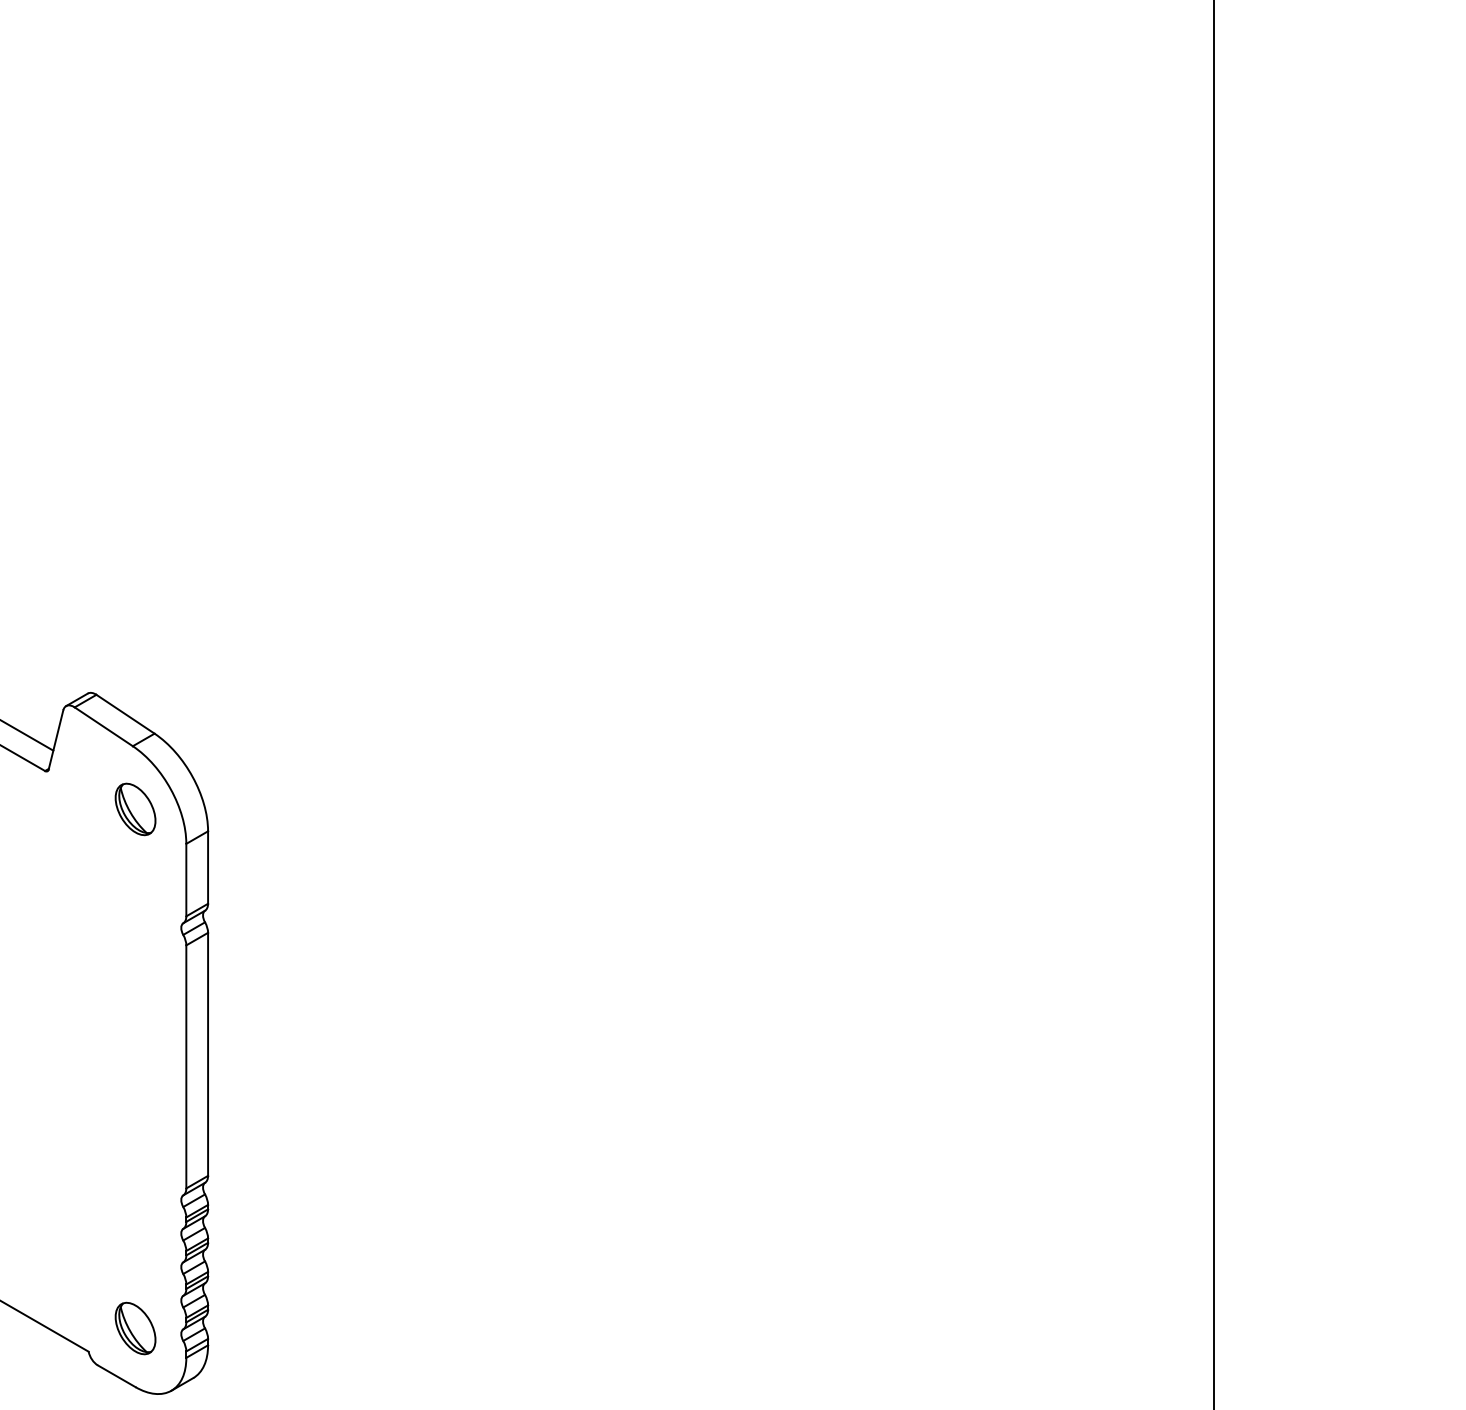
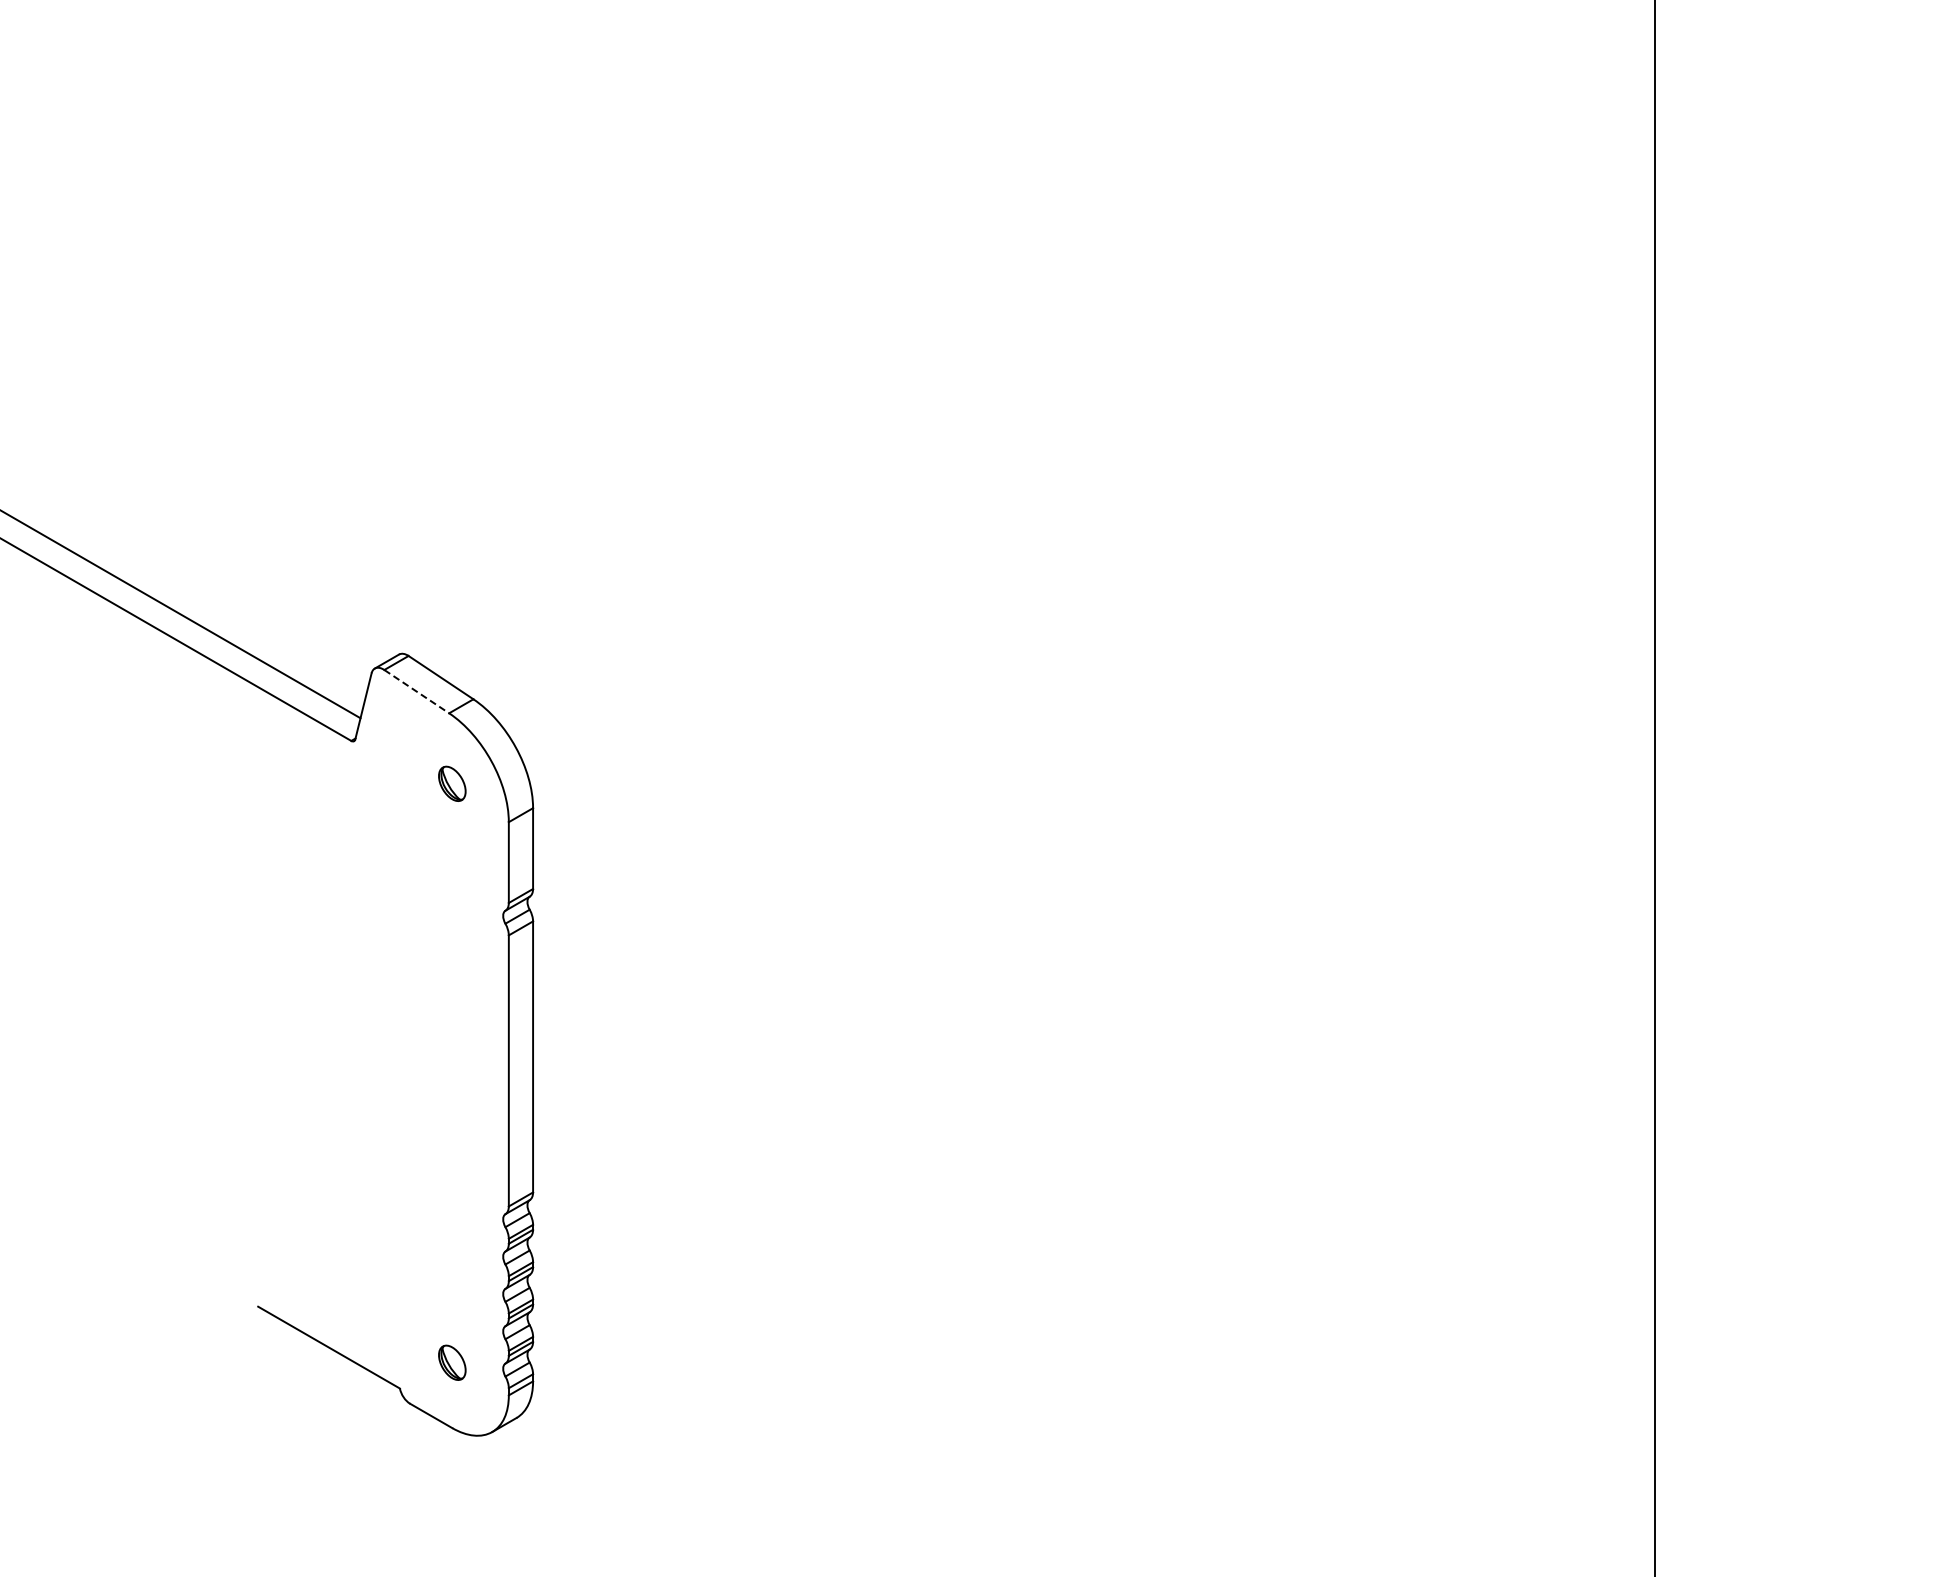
line: (103, 726) -> (416, 691), solid -> dashed
part: (135, 809) -> (452, 783), size x0.6
part: (135, 1328) -> (452, 1362), size x0.6

